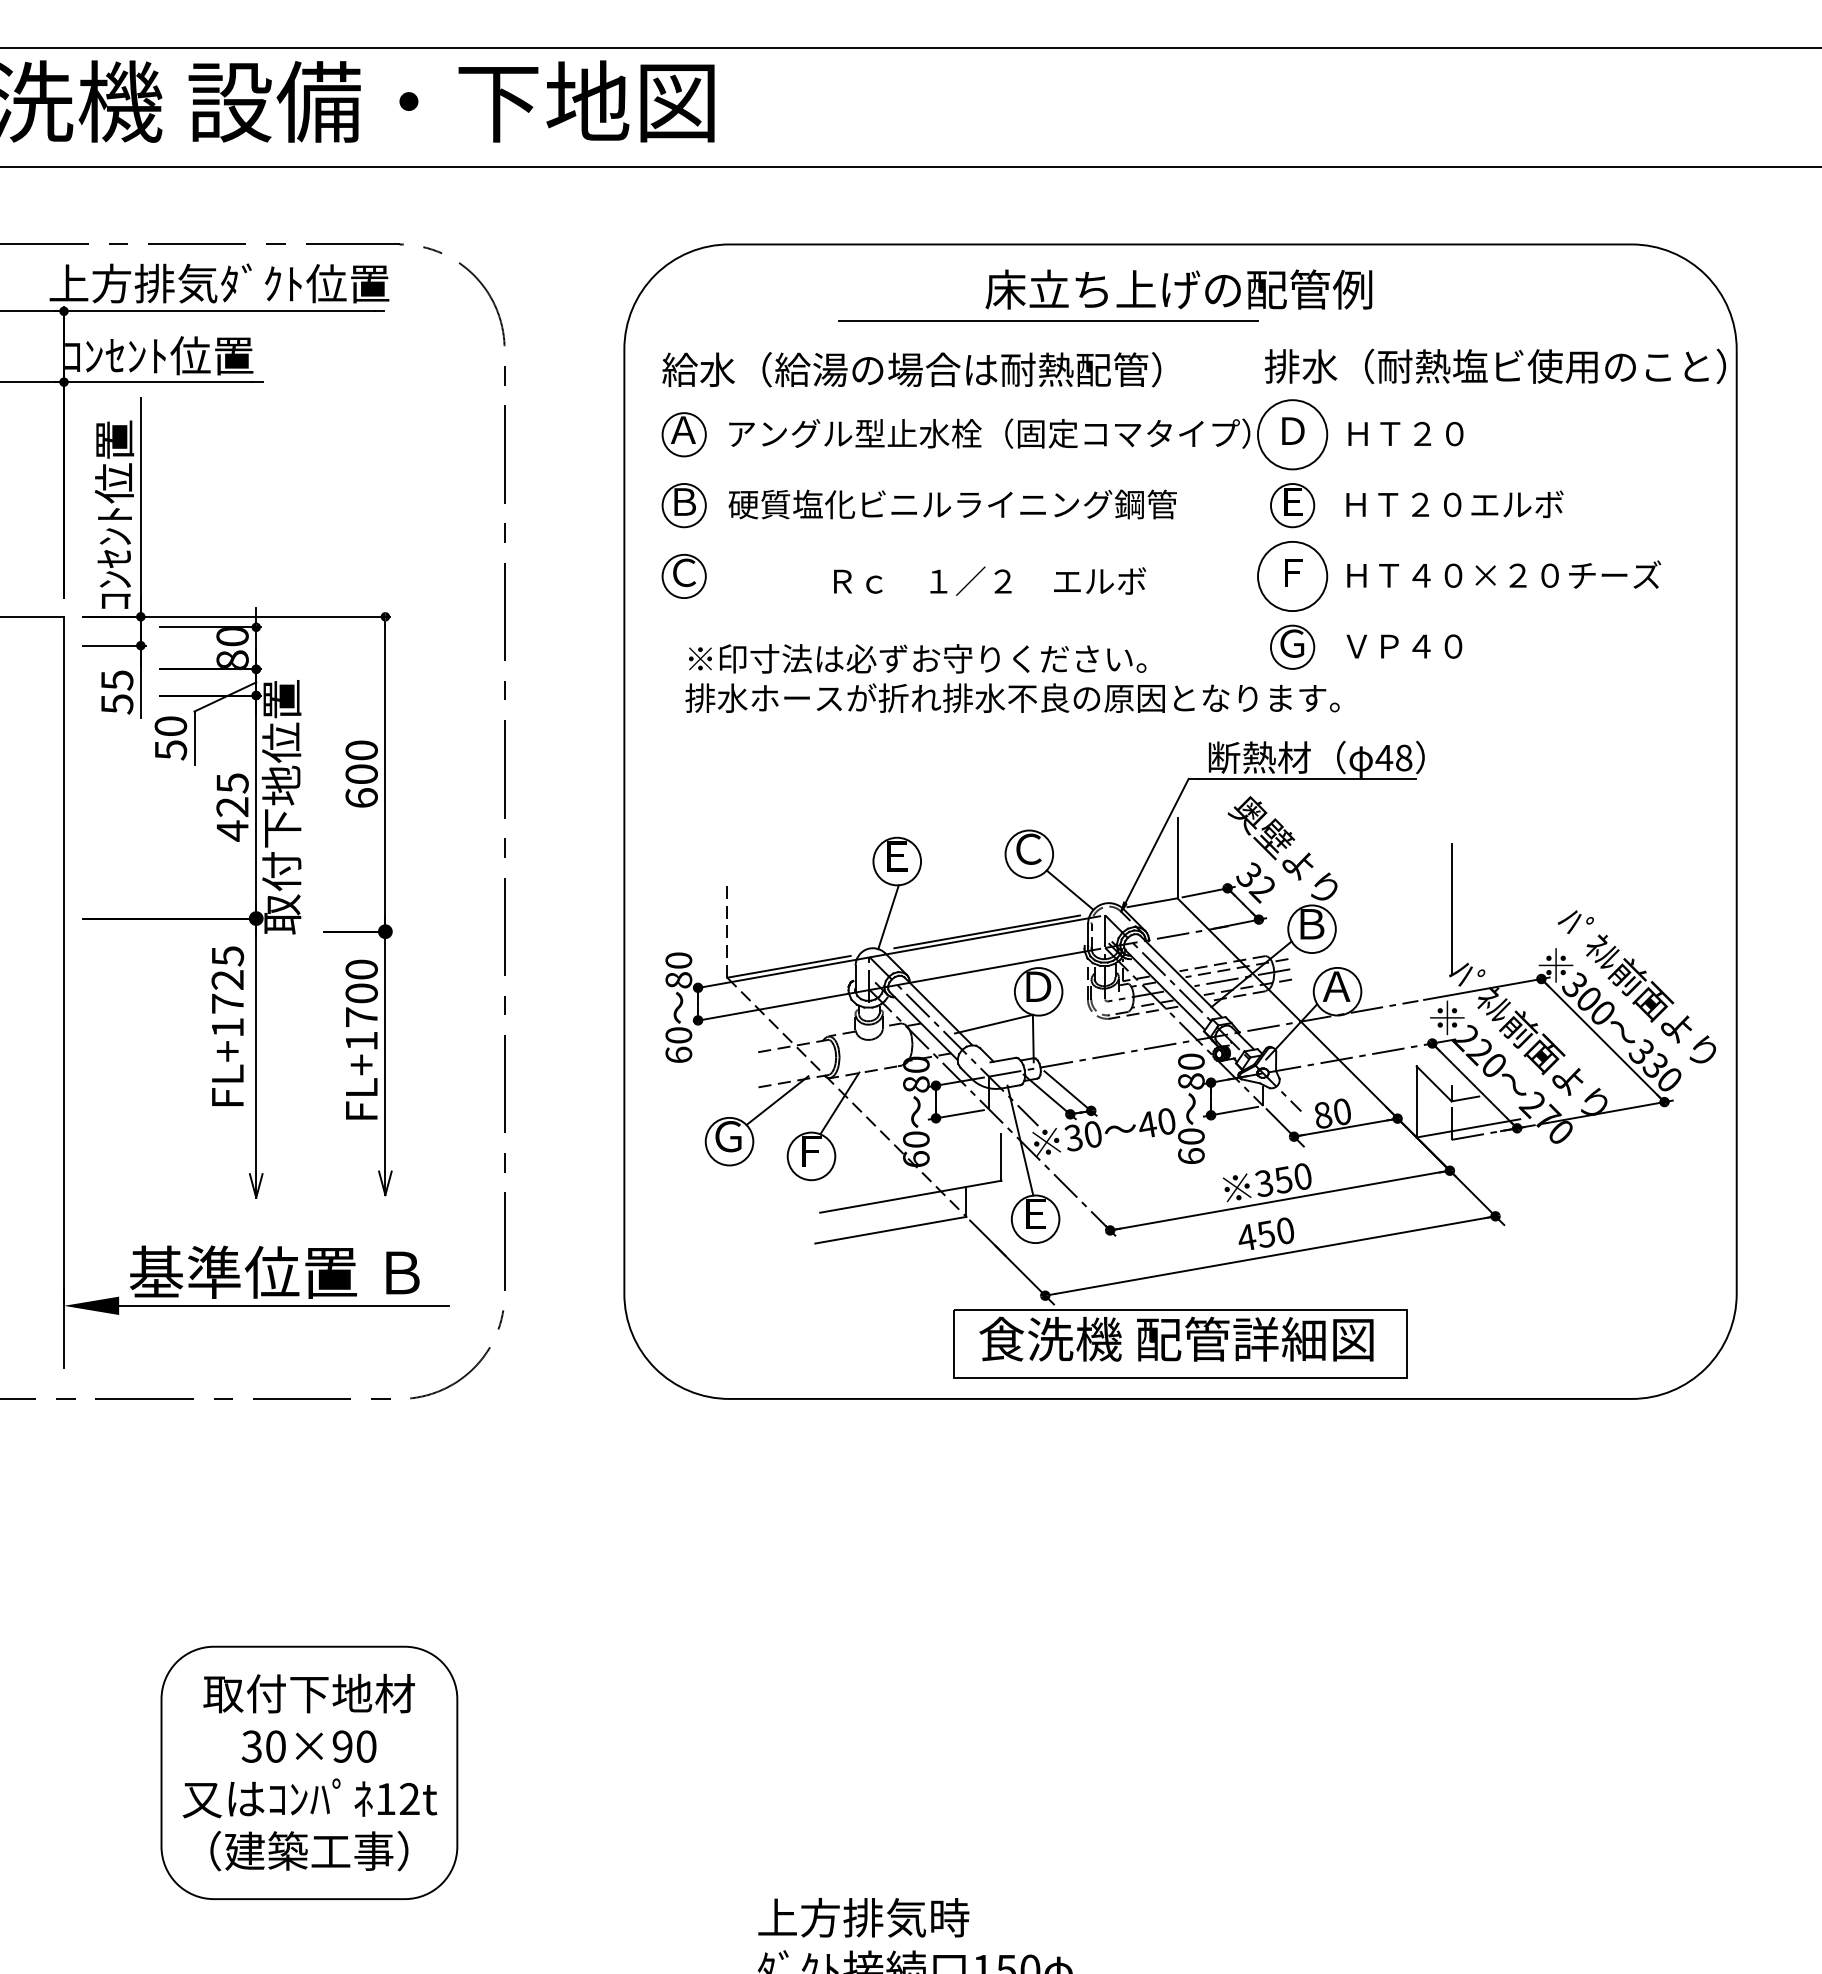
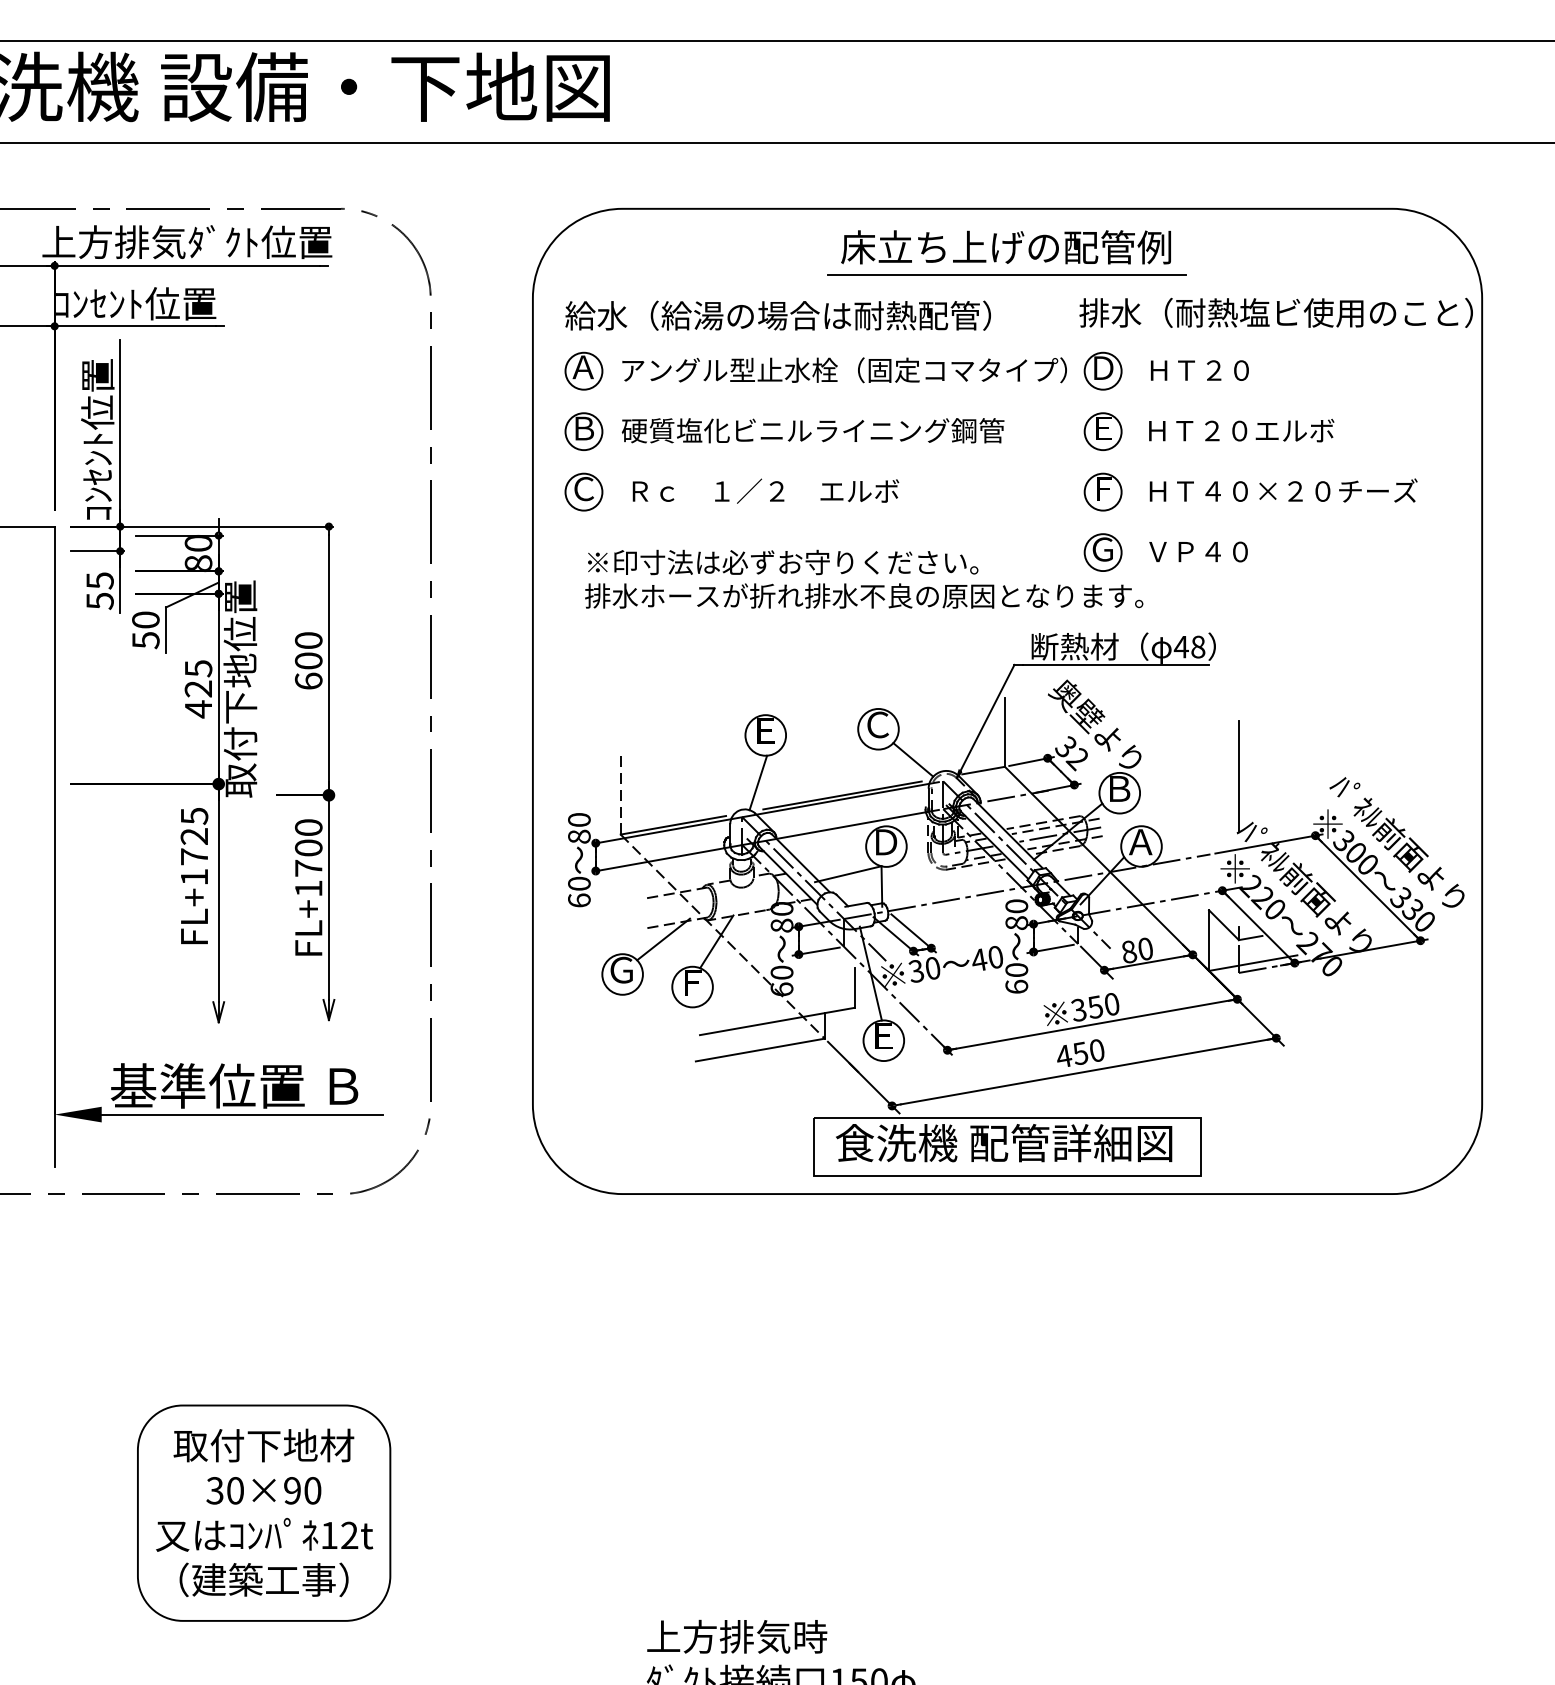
line: (1048, 321) -> (1006, 274), moved
circle: (1291, 433) -> (1102, 370), size x0.62
circle: (1291, 575) -> (1102, 491), size x0.62
text: (989, 580) -> (765, 490), moved

